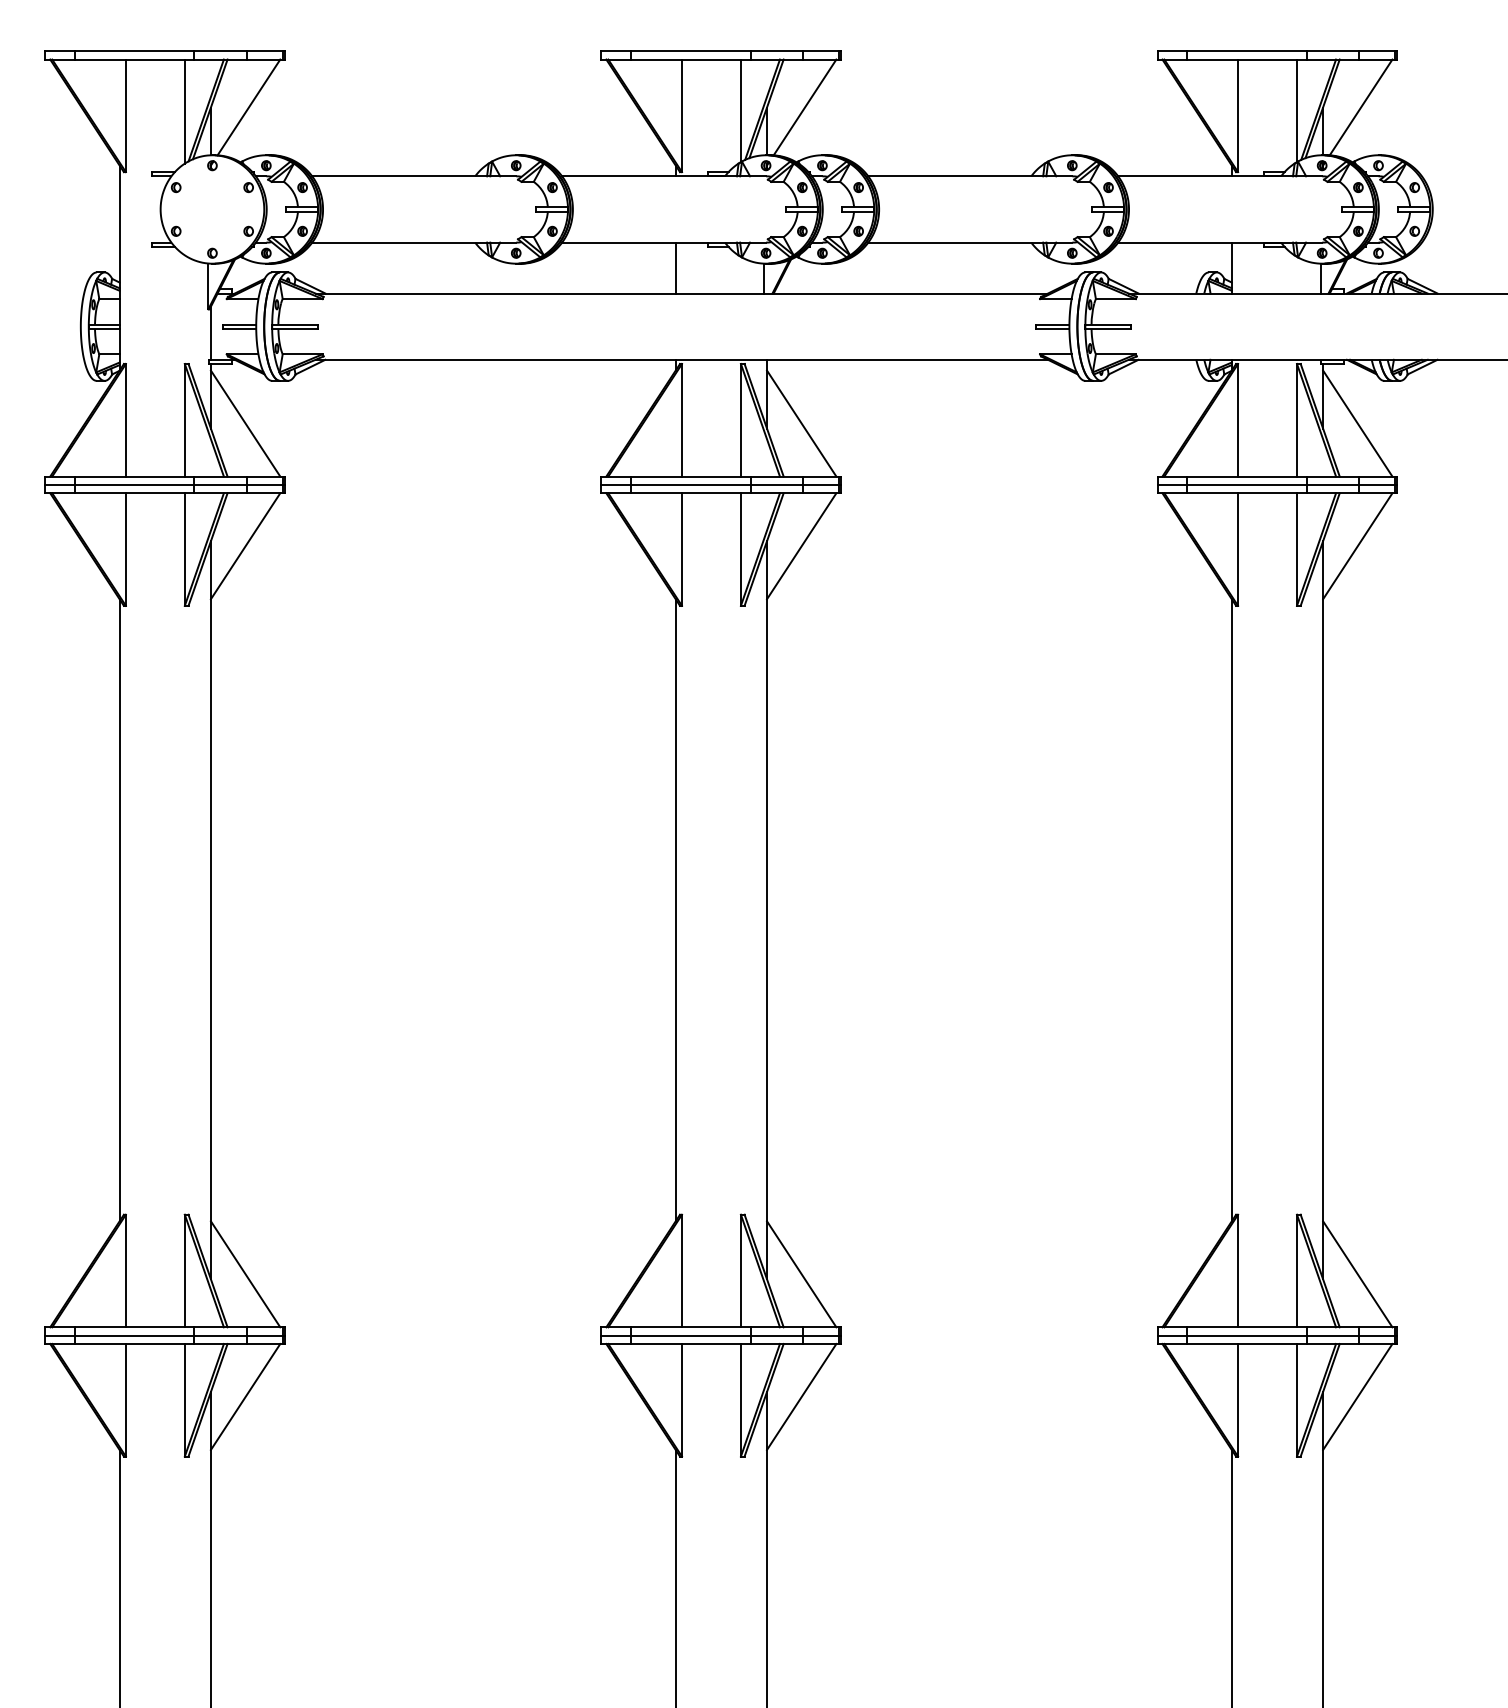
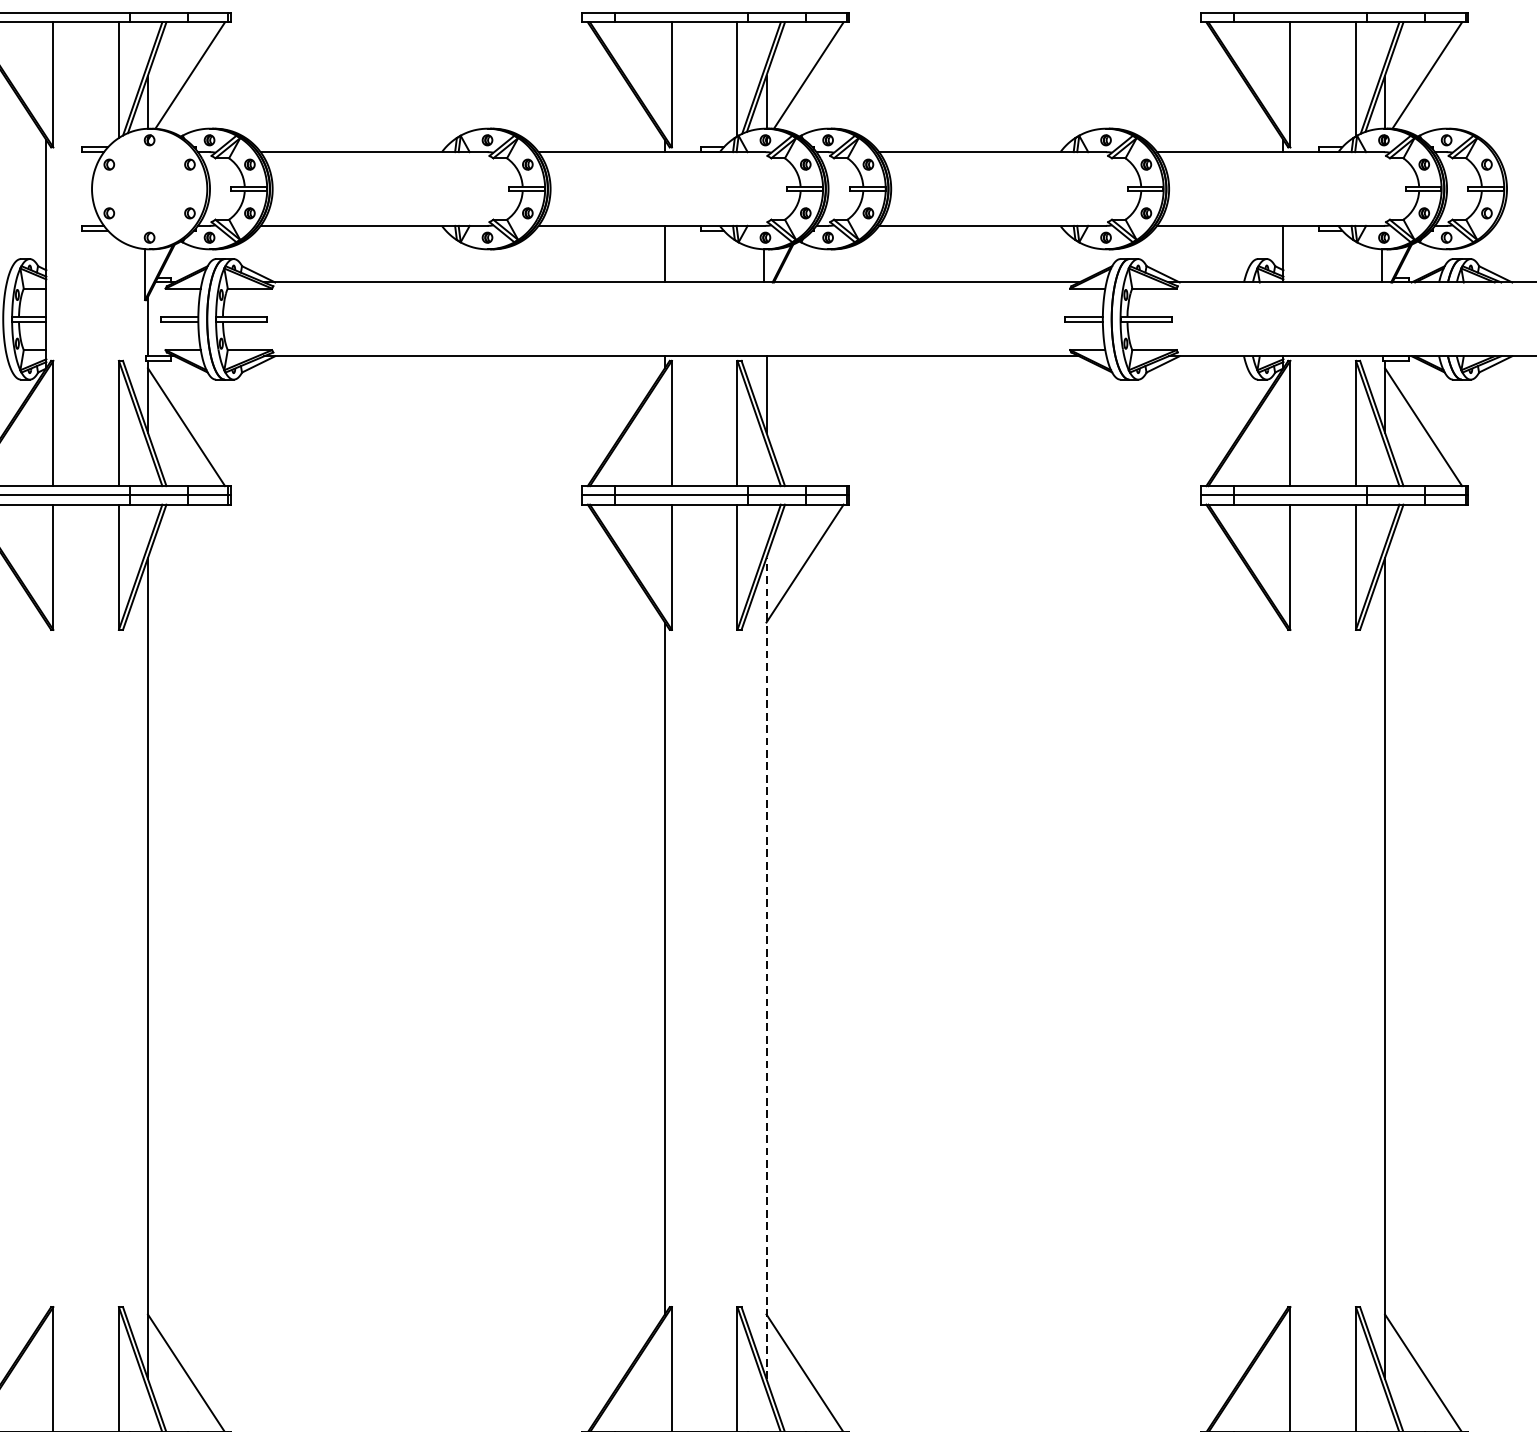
line: (801, 423) -> (804, 427), removed
line: (245, 546) -> (186, 563), removed
line: (1357, 546) -> (1423, 563), removed
line: (767, 909) -> (767, 967), solid -> dashed
line: (119, 910) -> (46, 968), removed
line: (1231, 910) -> (1283, 968), removed

